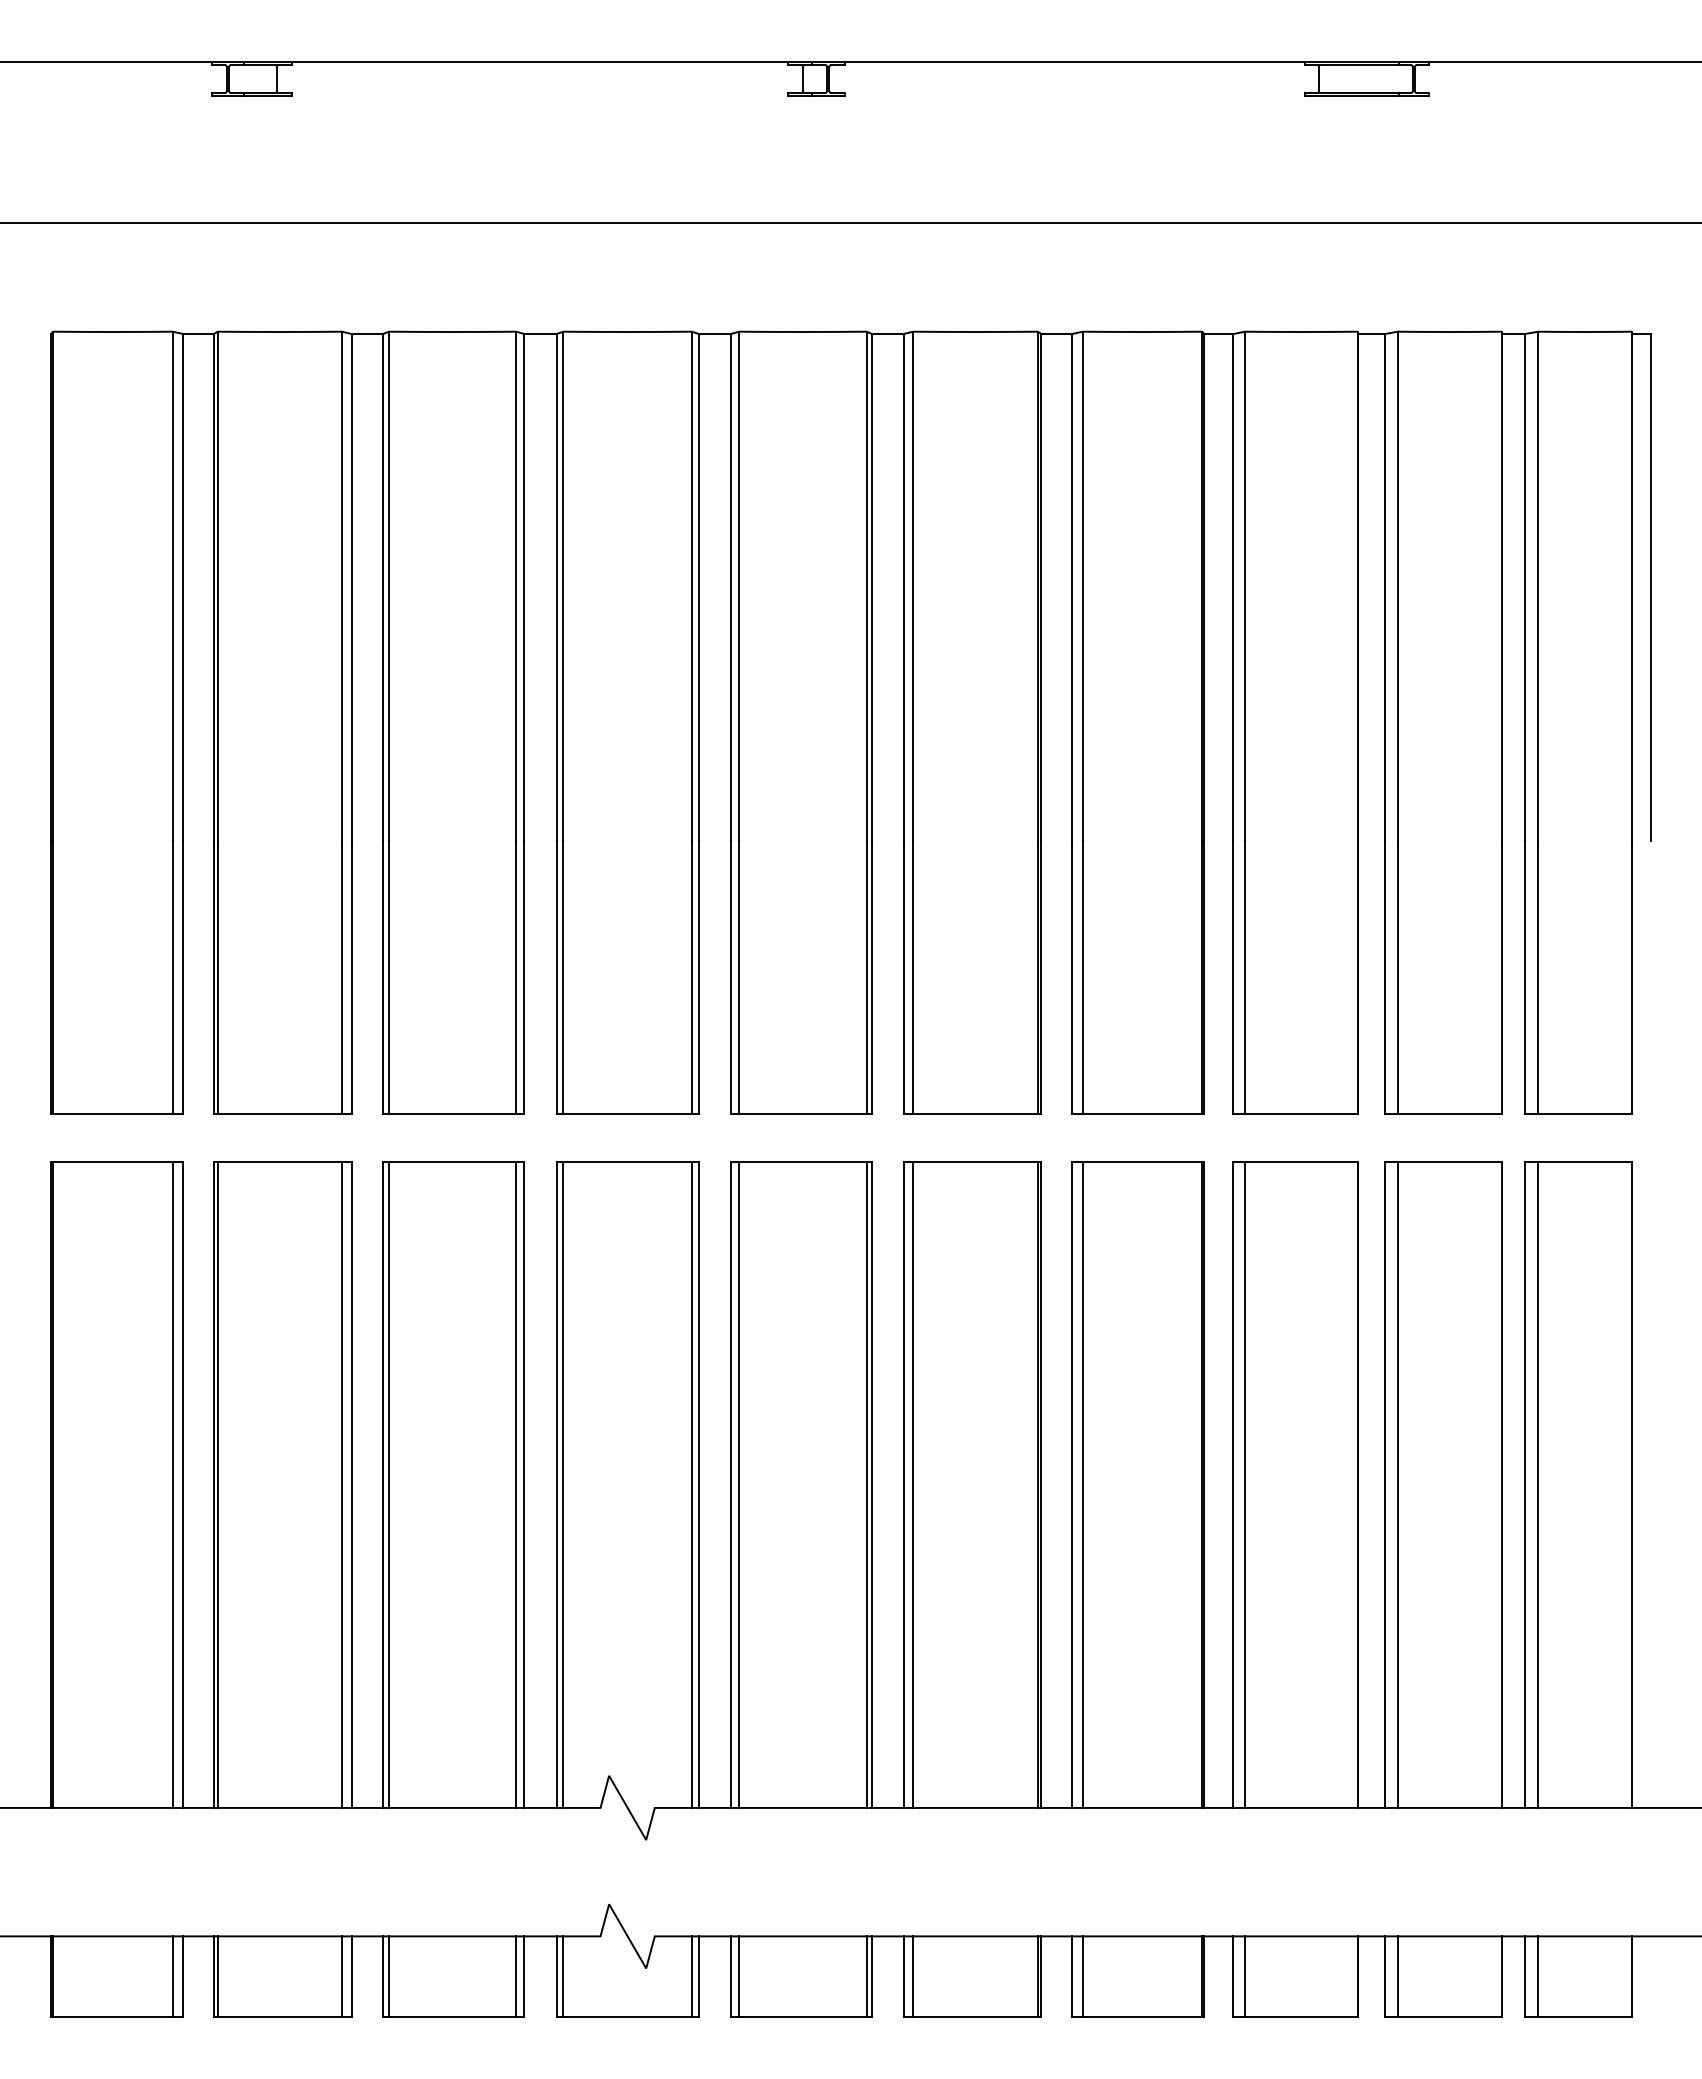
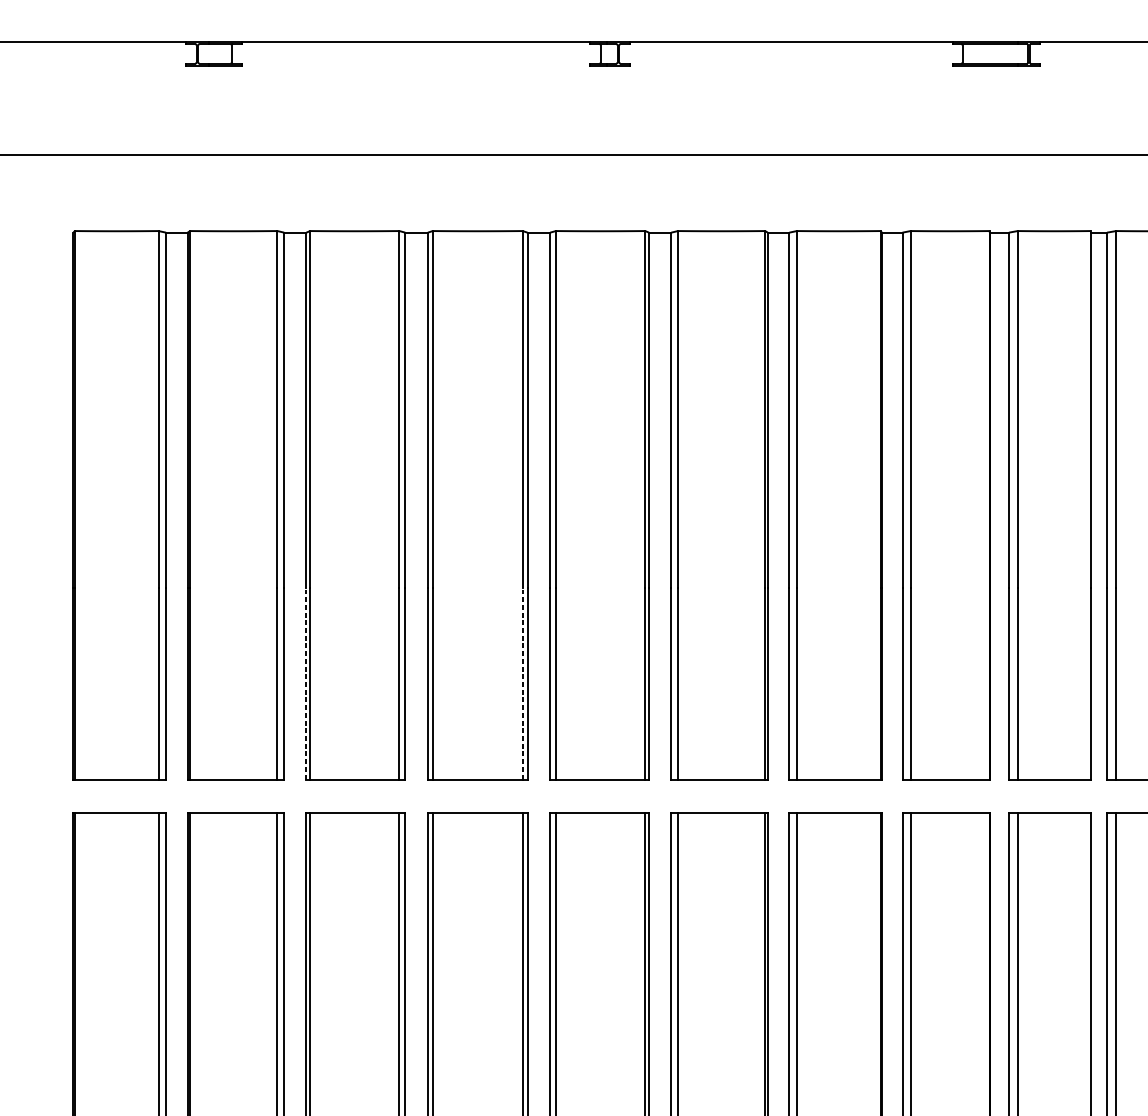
line: (383, 977) -> (306, 683), solid -> dashed
line: (691, 977) -> (522, 683), solid -> dashed

